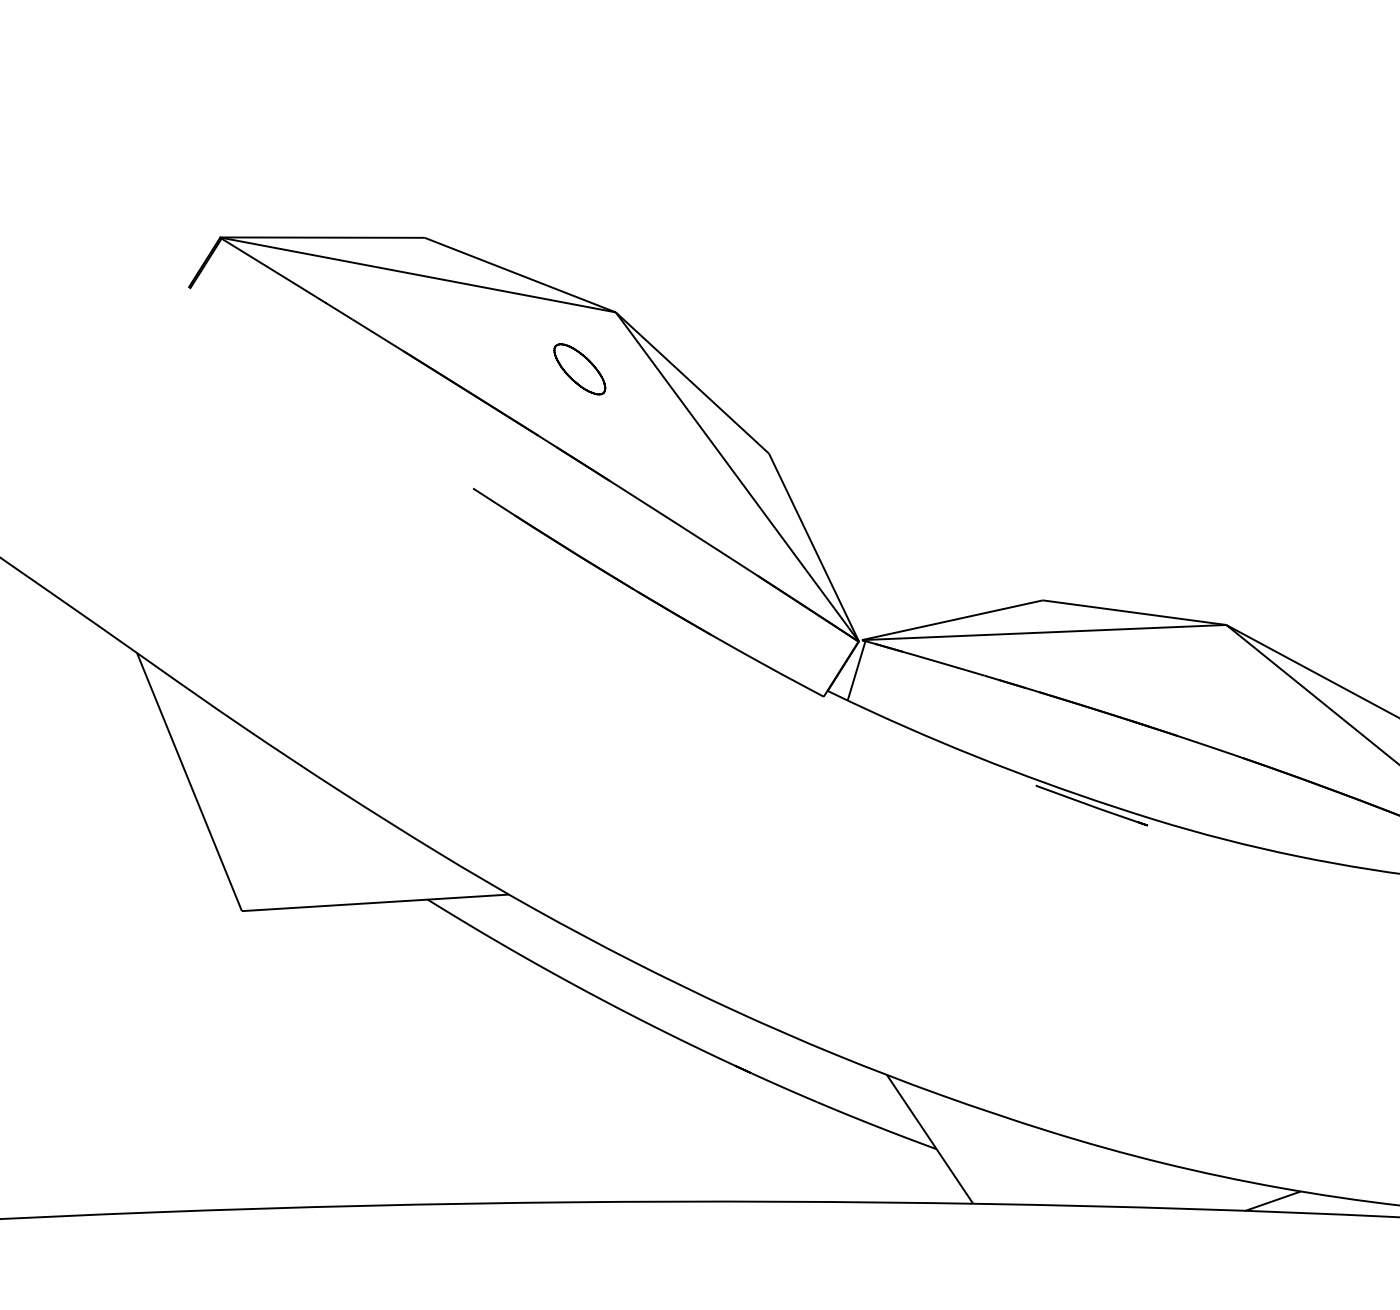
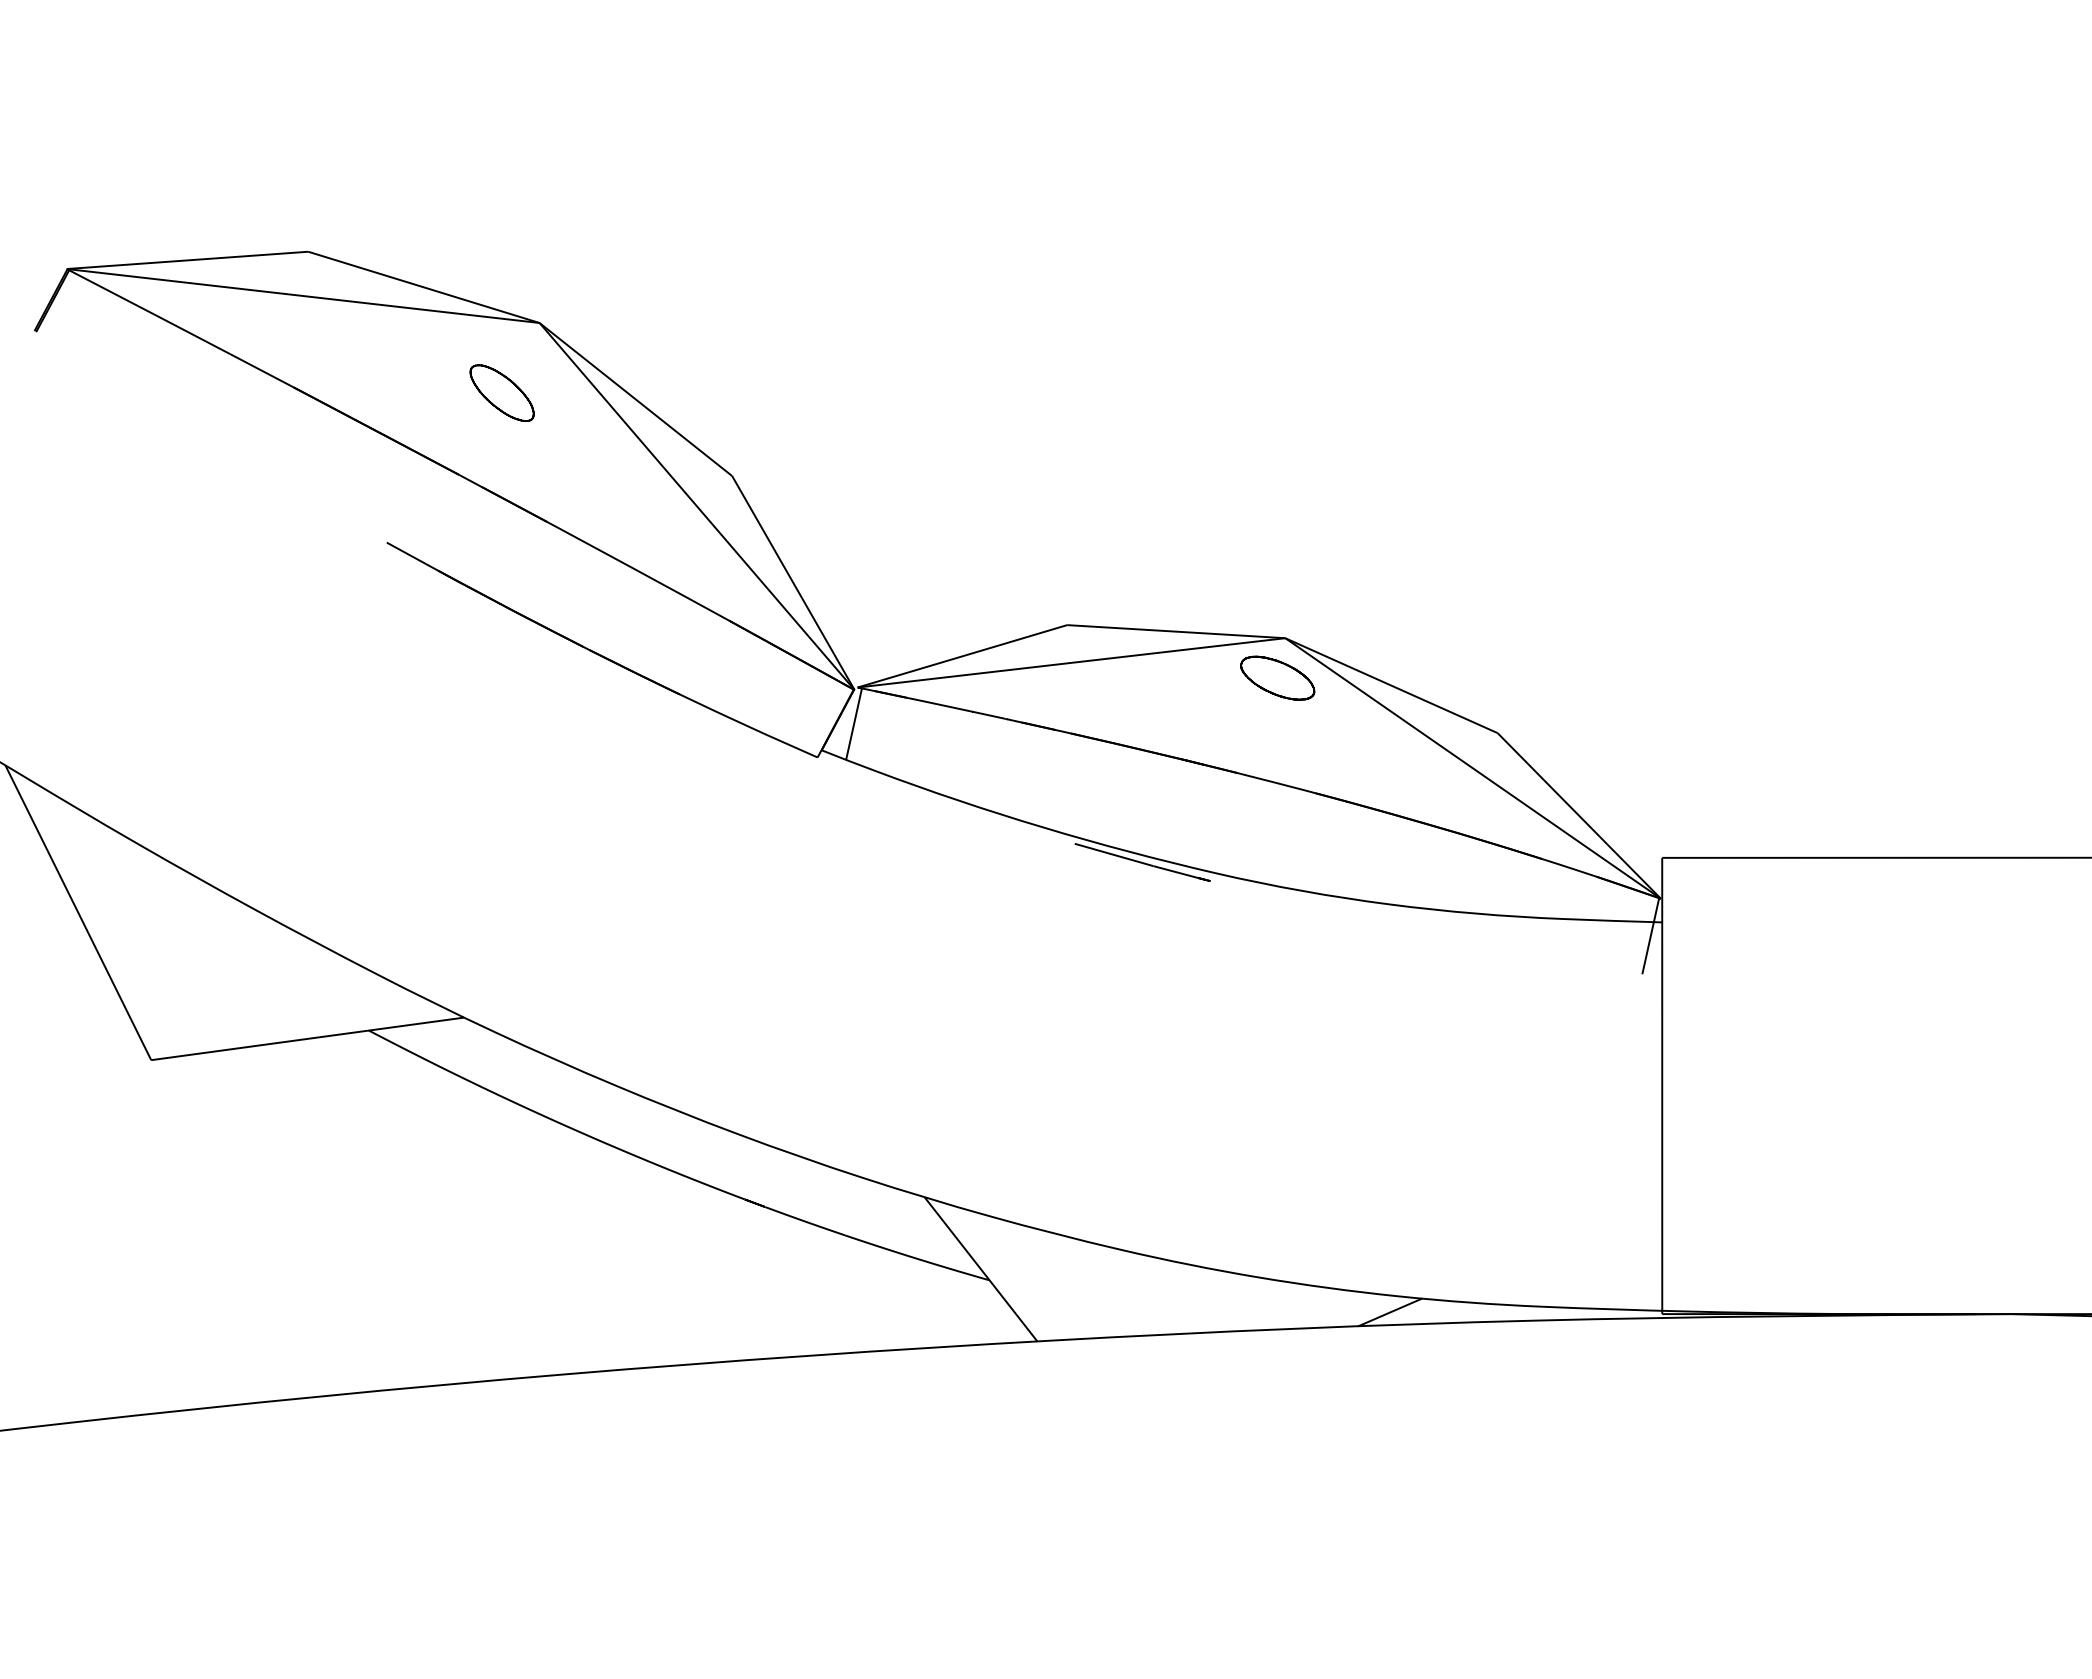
part: (1217, 657) -> (1277, 677), added

